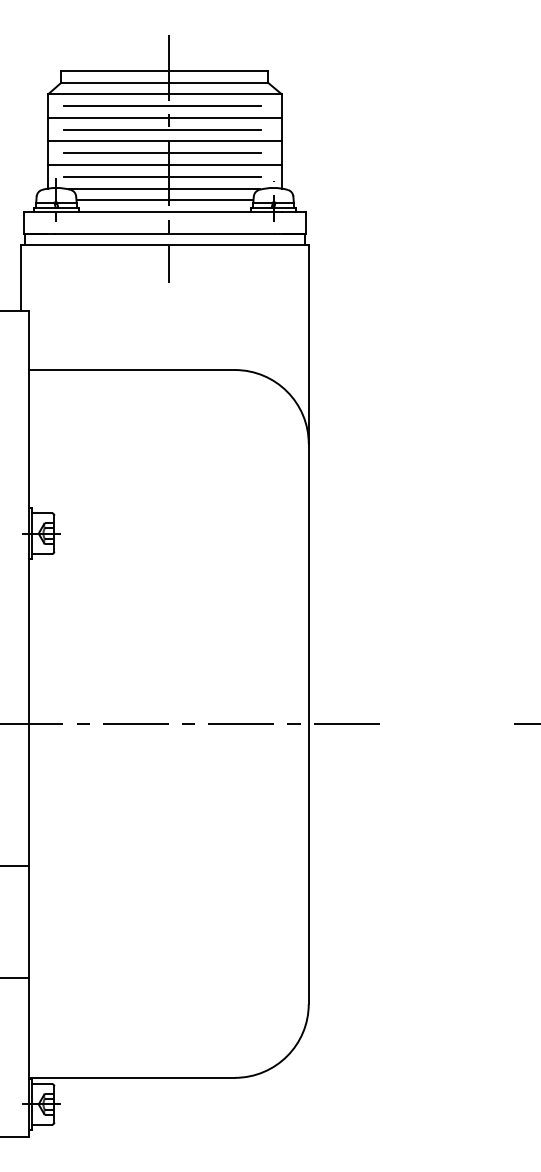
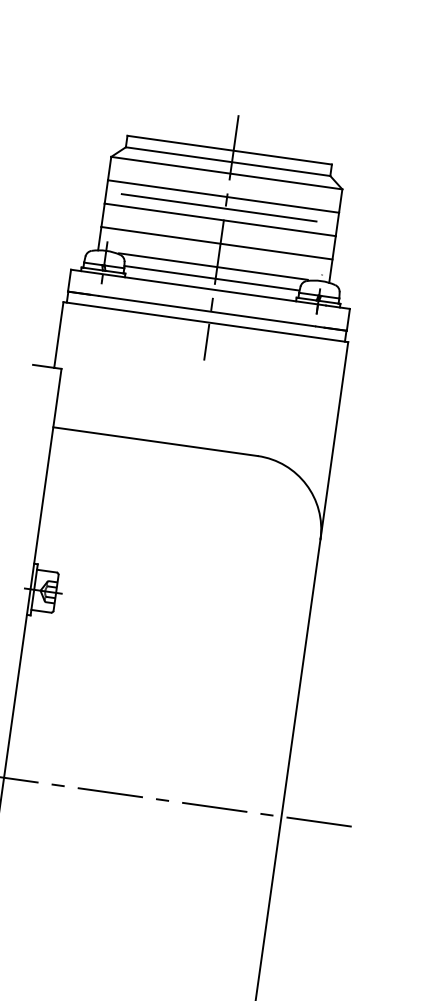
line: (161, 106) -> (221, 184), removed
line: (161, 153) -> (215, 231), removed
line: (161, 176) -> (211, 254), removed

